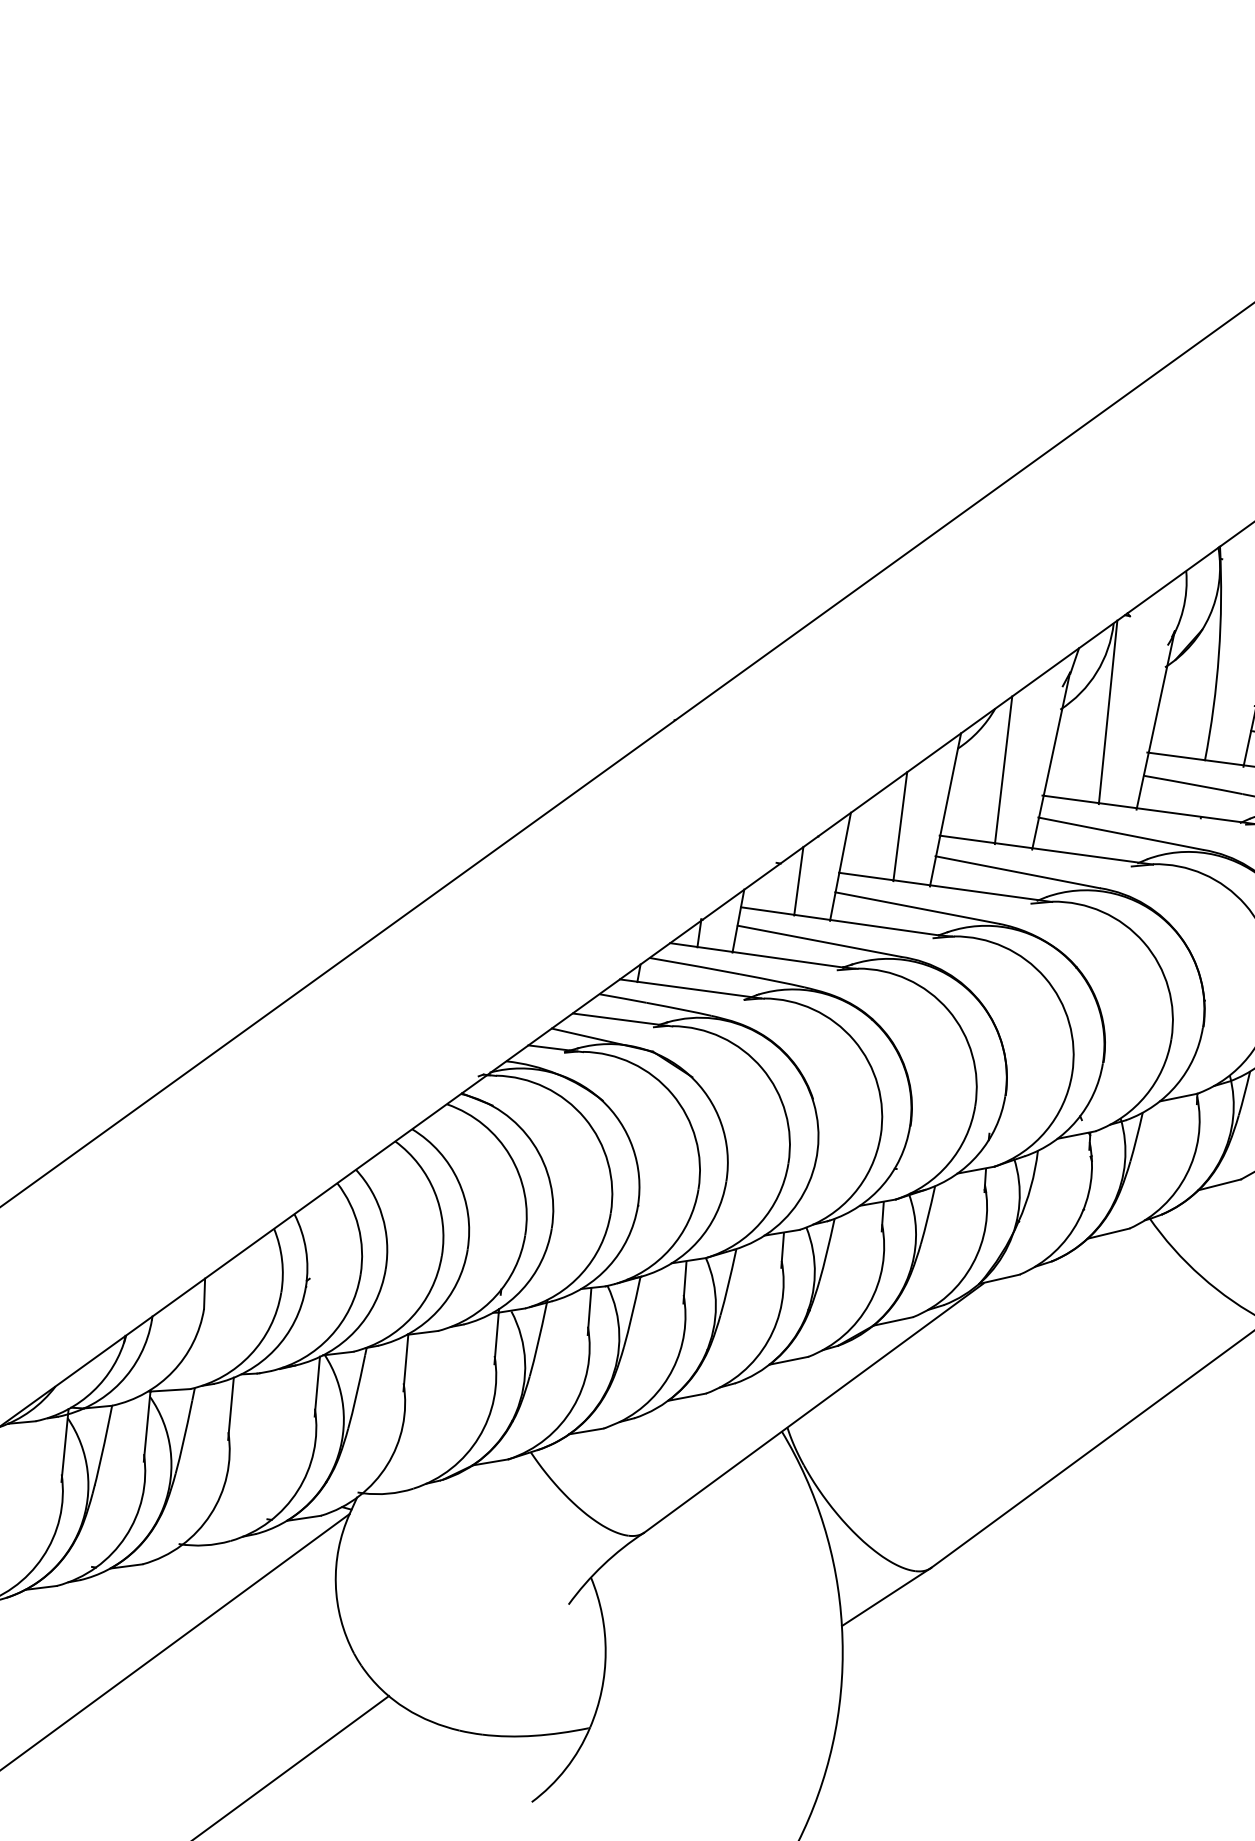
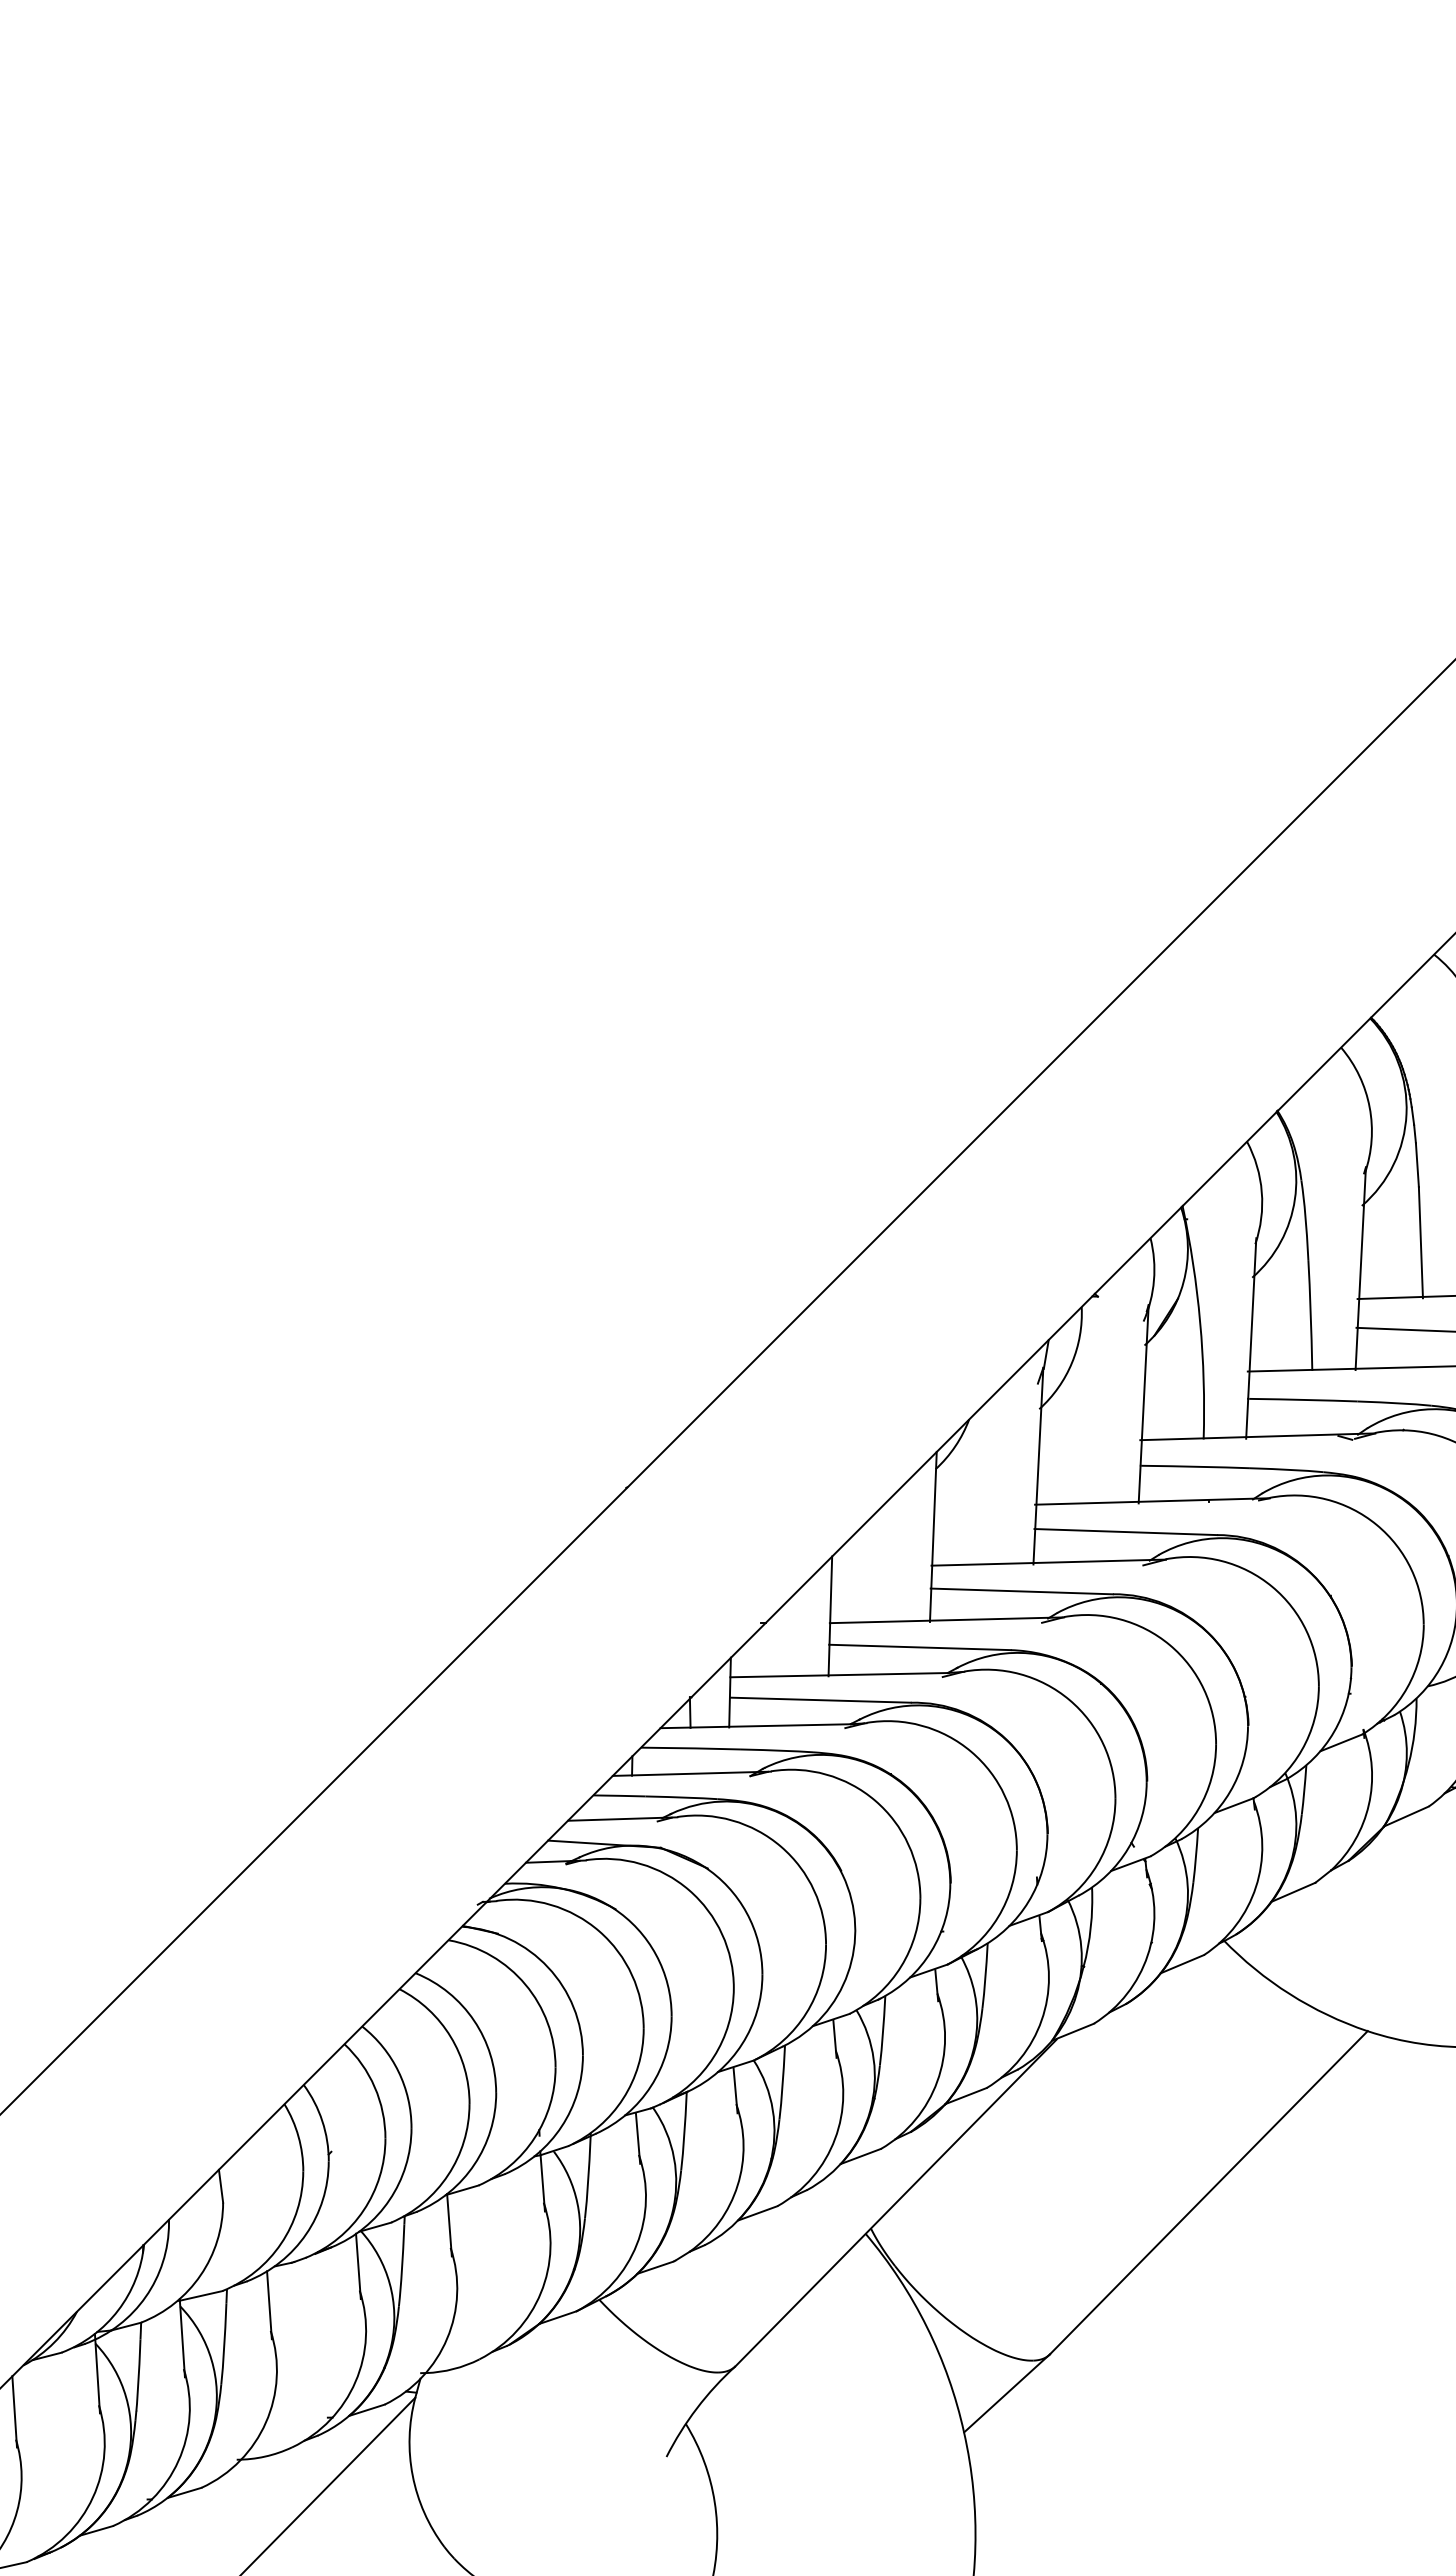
line: (1108, 712) -> (1091, 1403), removed
line: (1003, 770) -> (988, 1484), removed
line: (900, 826) -> (887, 1562), removed
line: (799, 880) -> (788, 1638), removed

